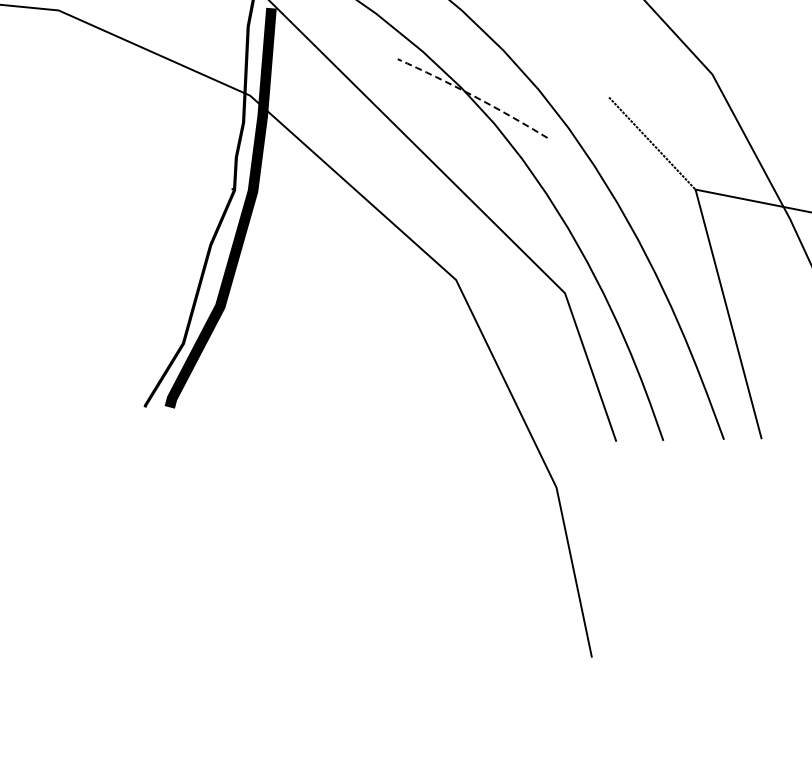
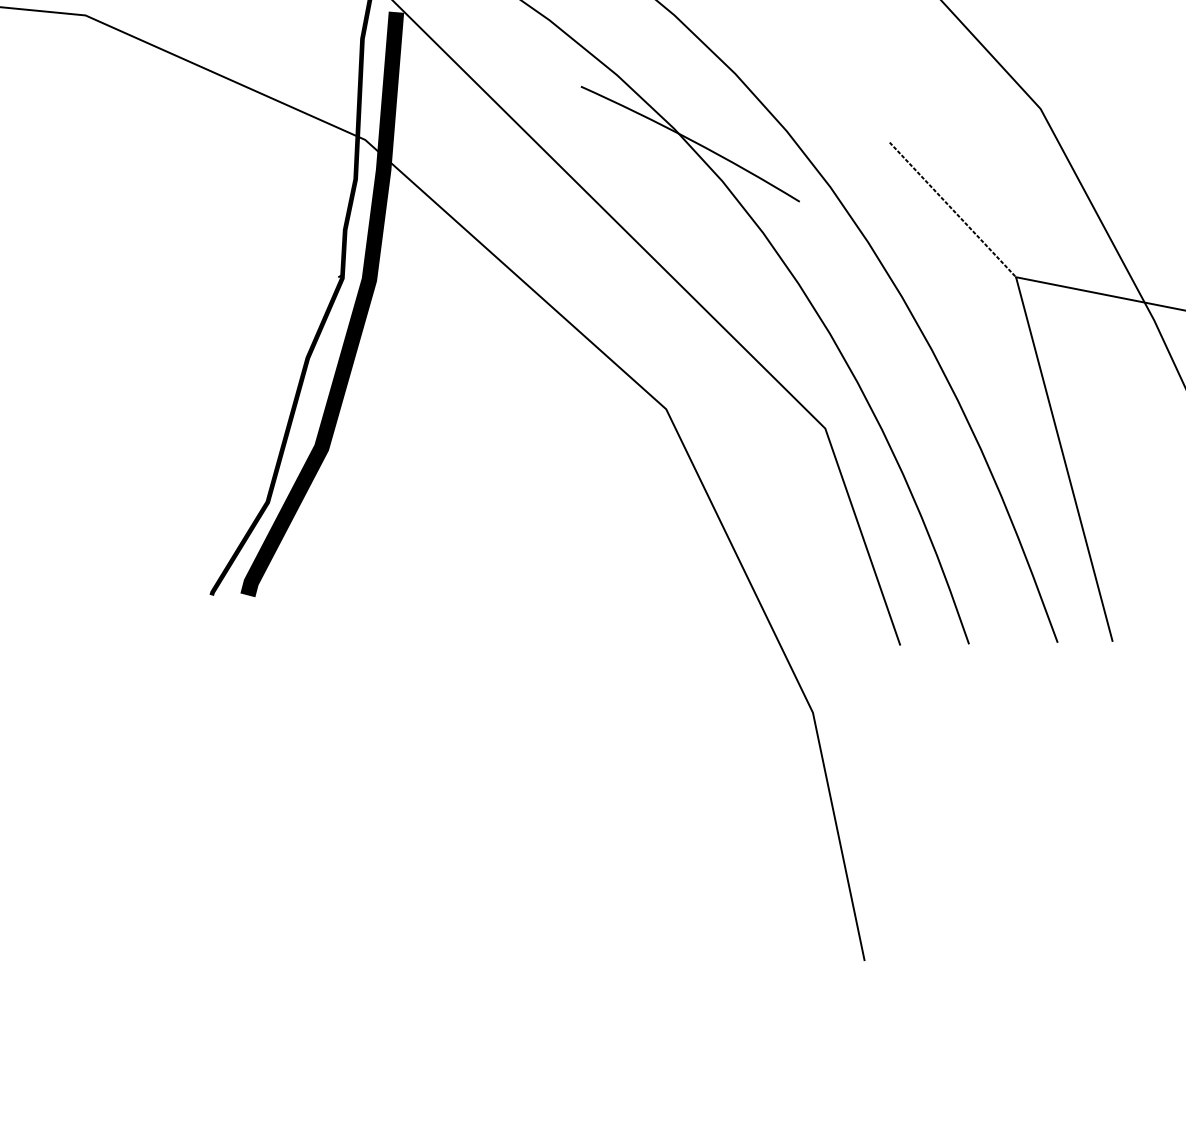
arc: (473, 96) -> (691, 141), dashed -> solid

